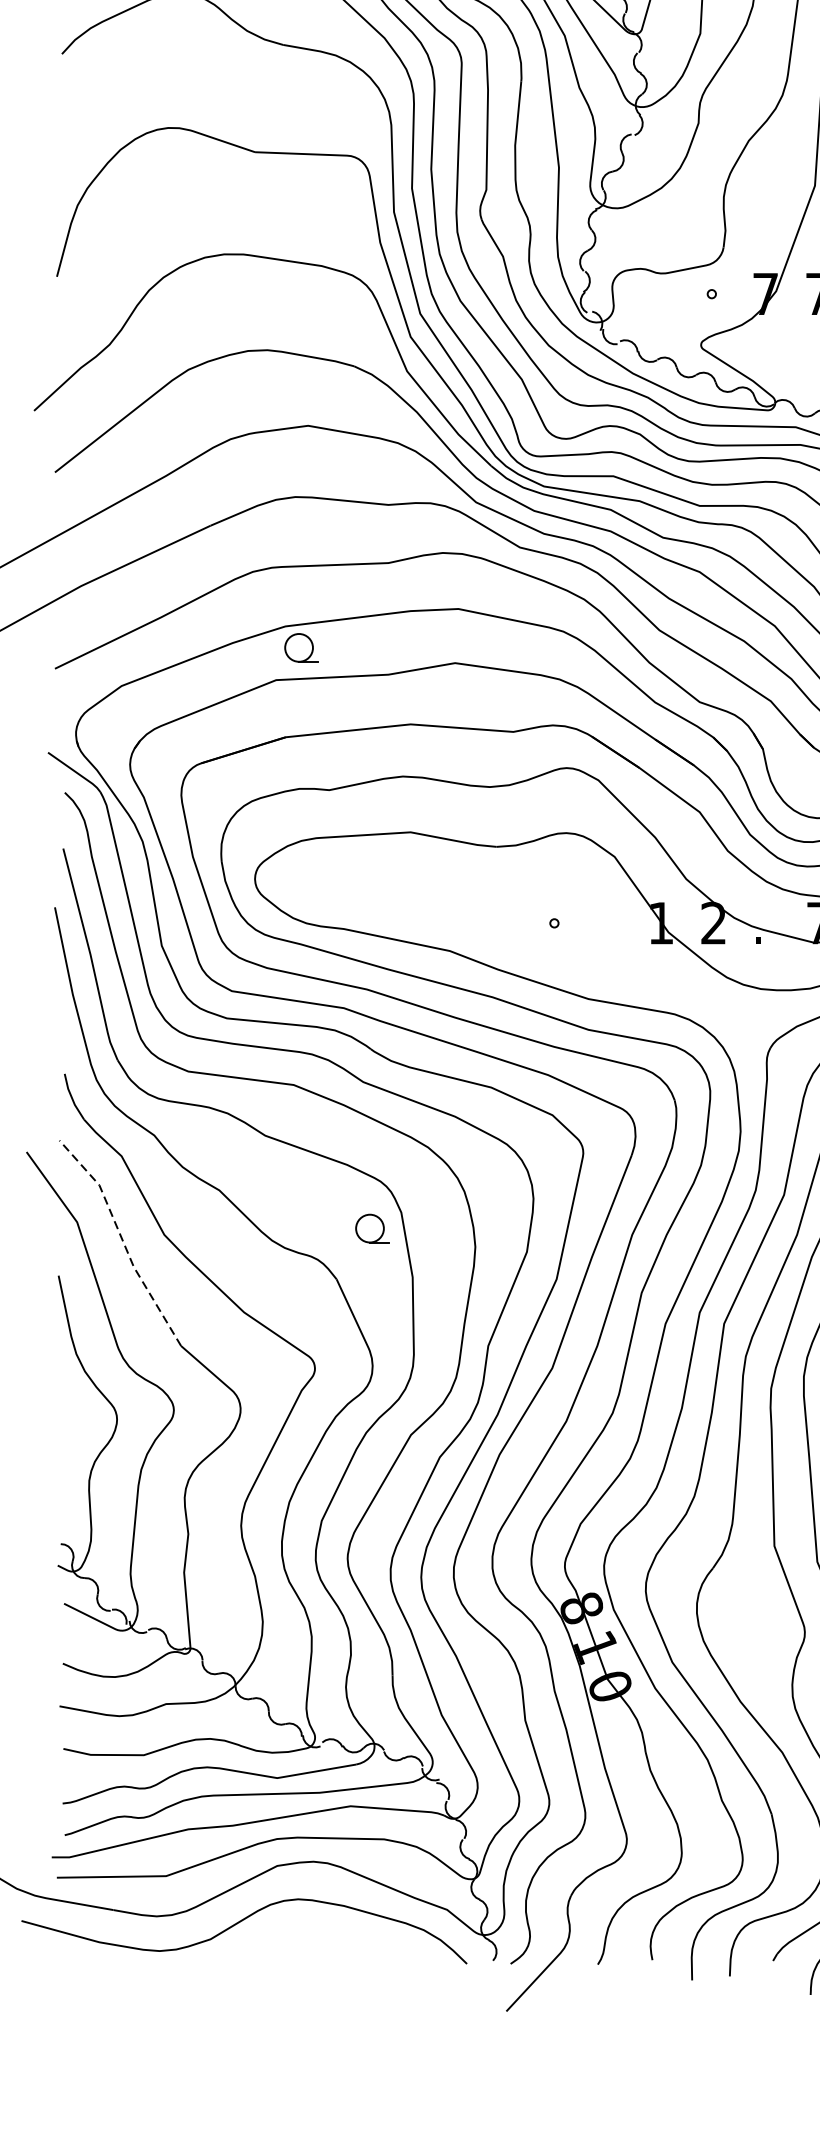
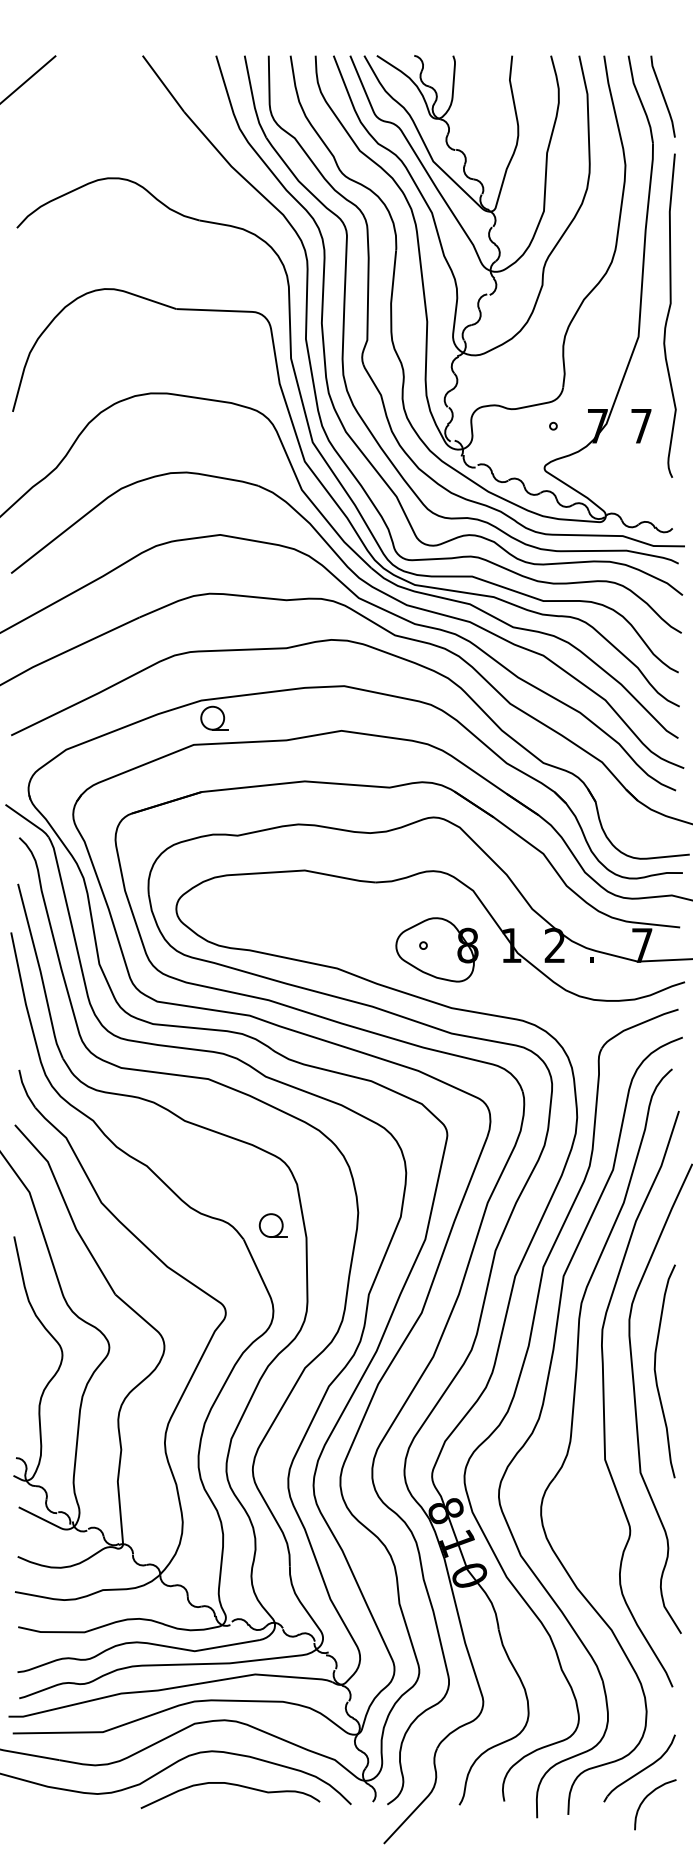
part: (570, 928) -> (436, 949), added
part: (371, 1228) -> (272, 1225), moved
line: (123, 1240) -> (67, 1207), dashed -> solid
curve: (323, 1940) -> (232, 1785), added

